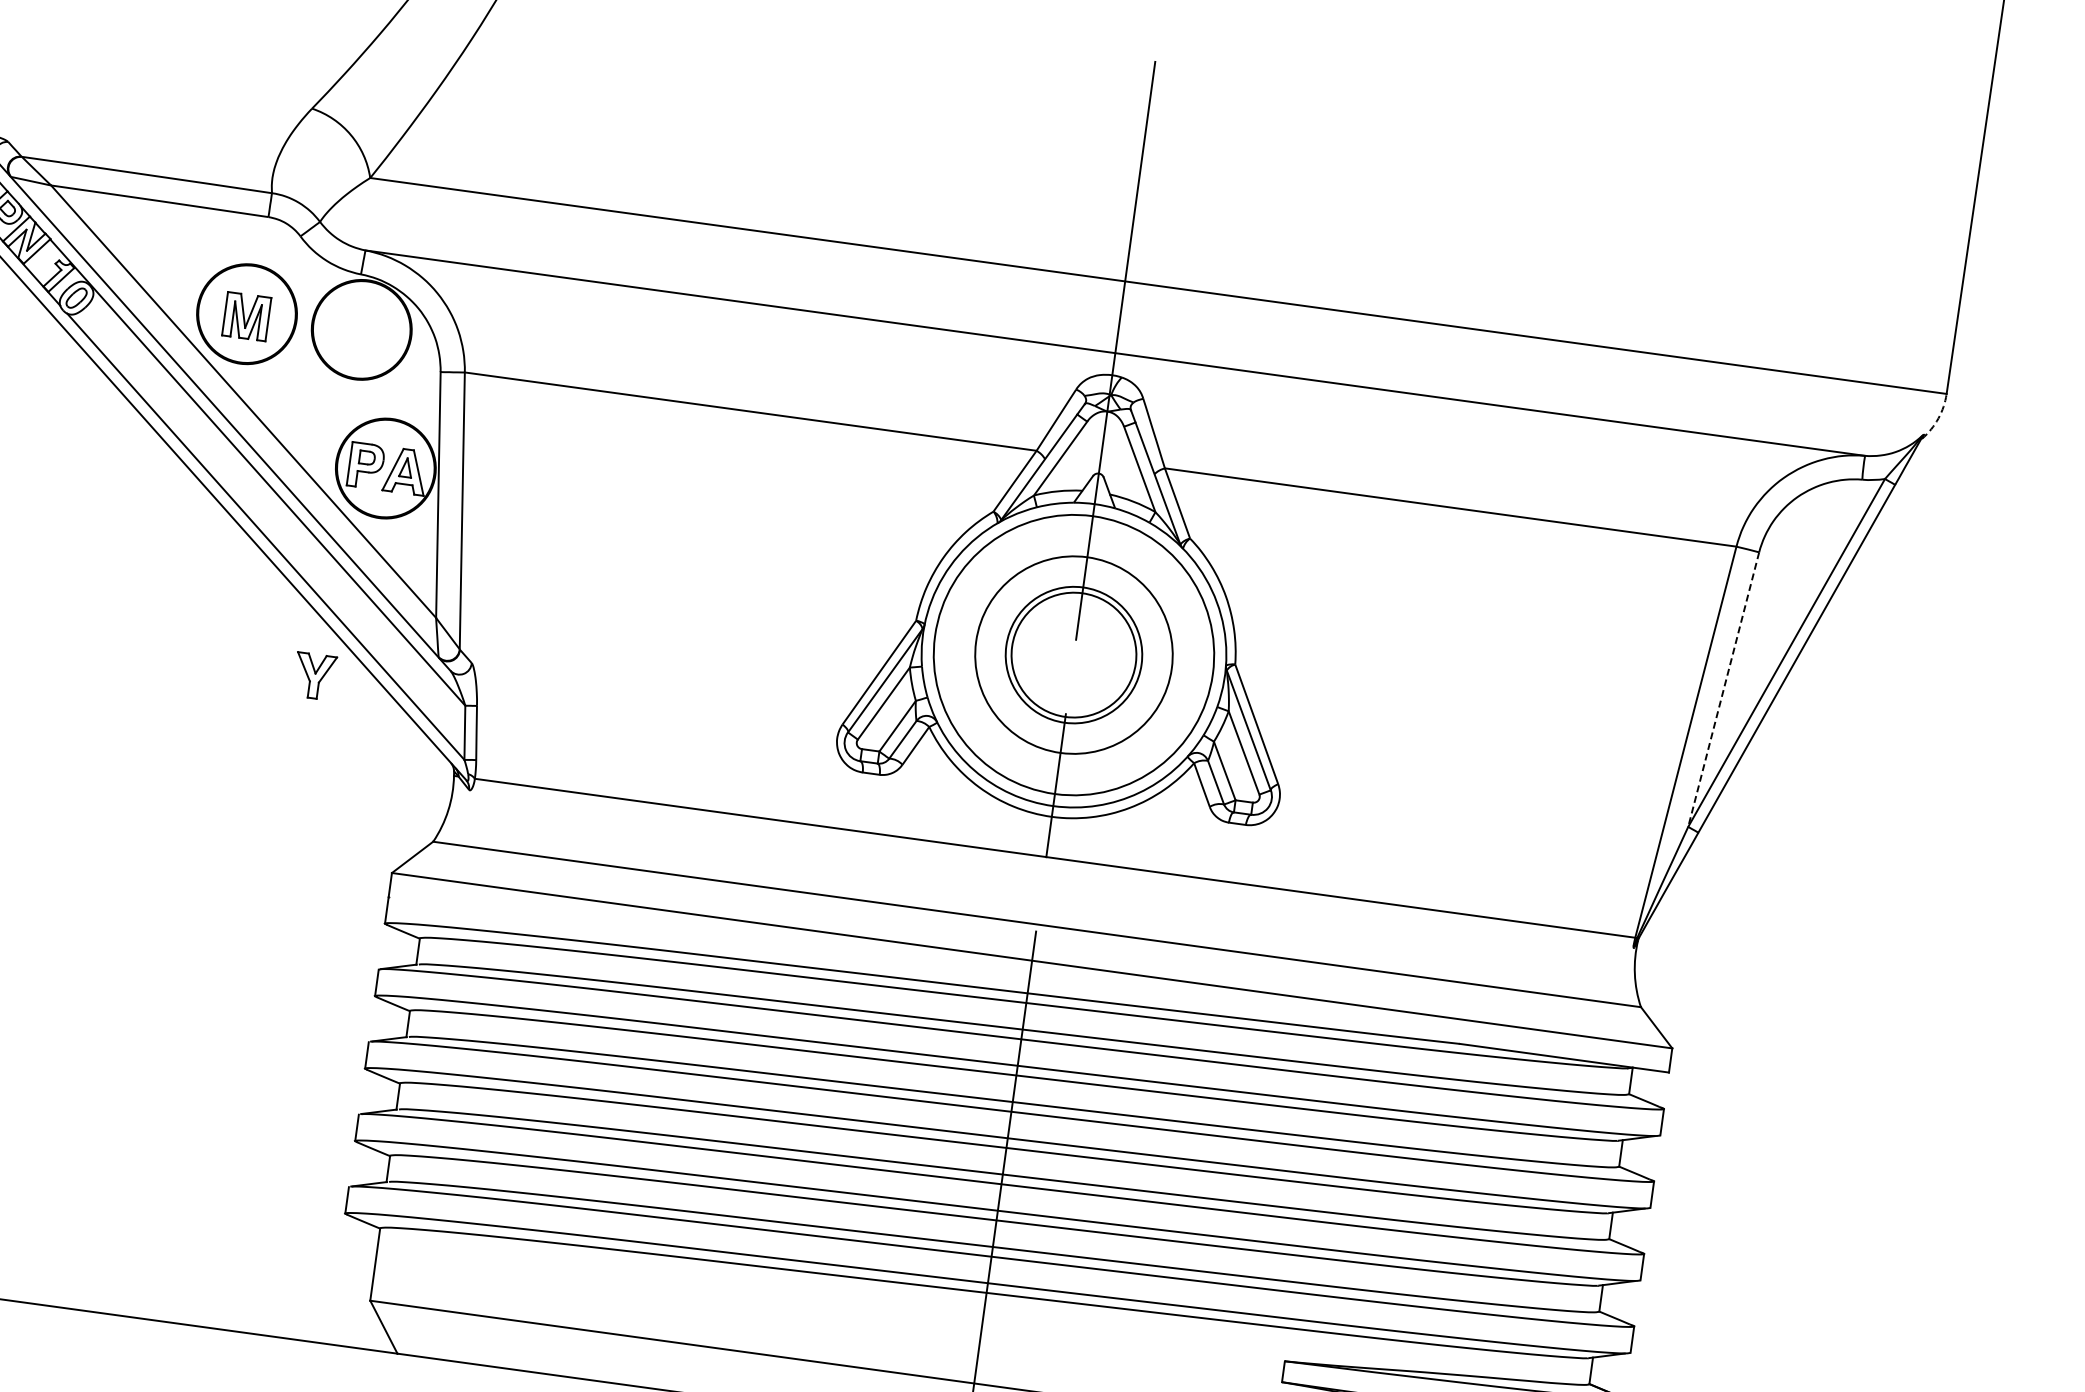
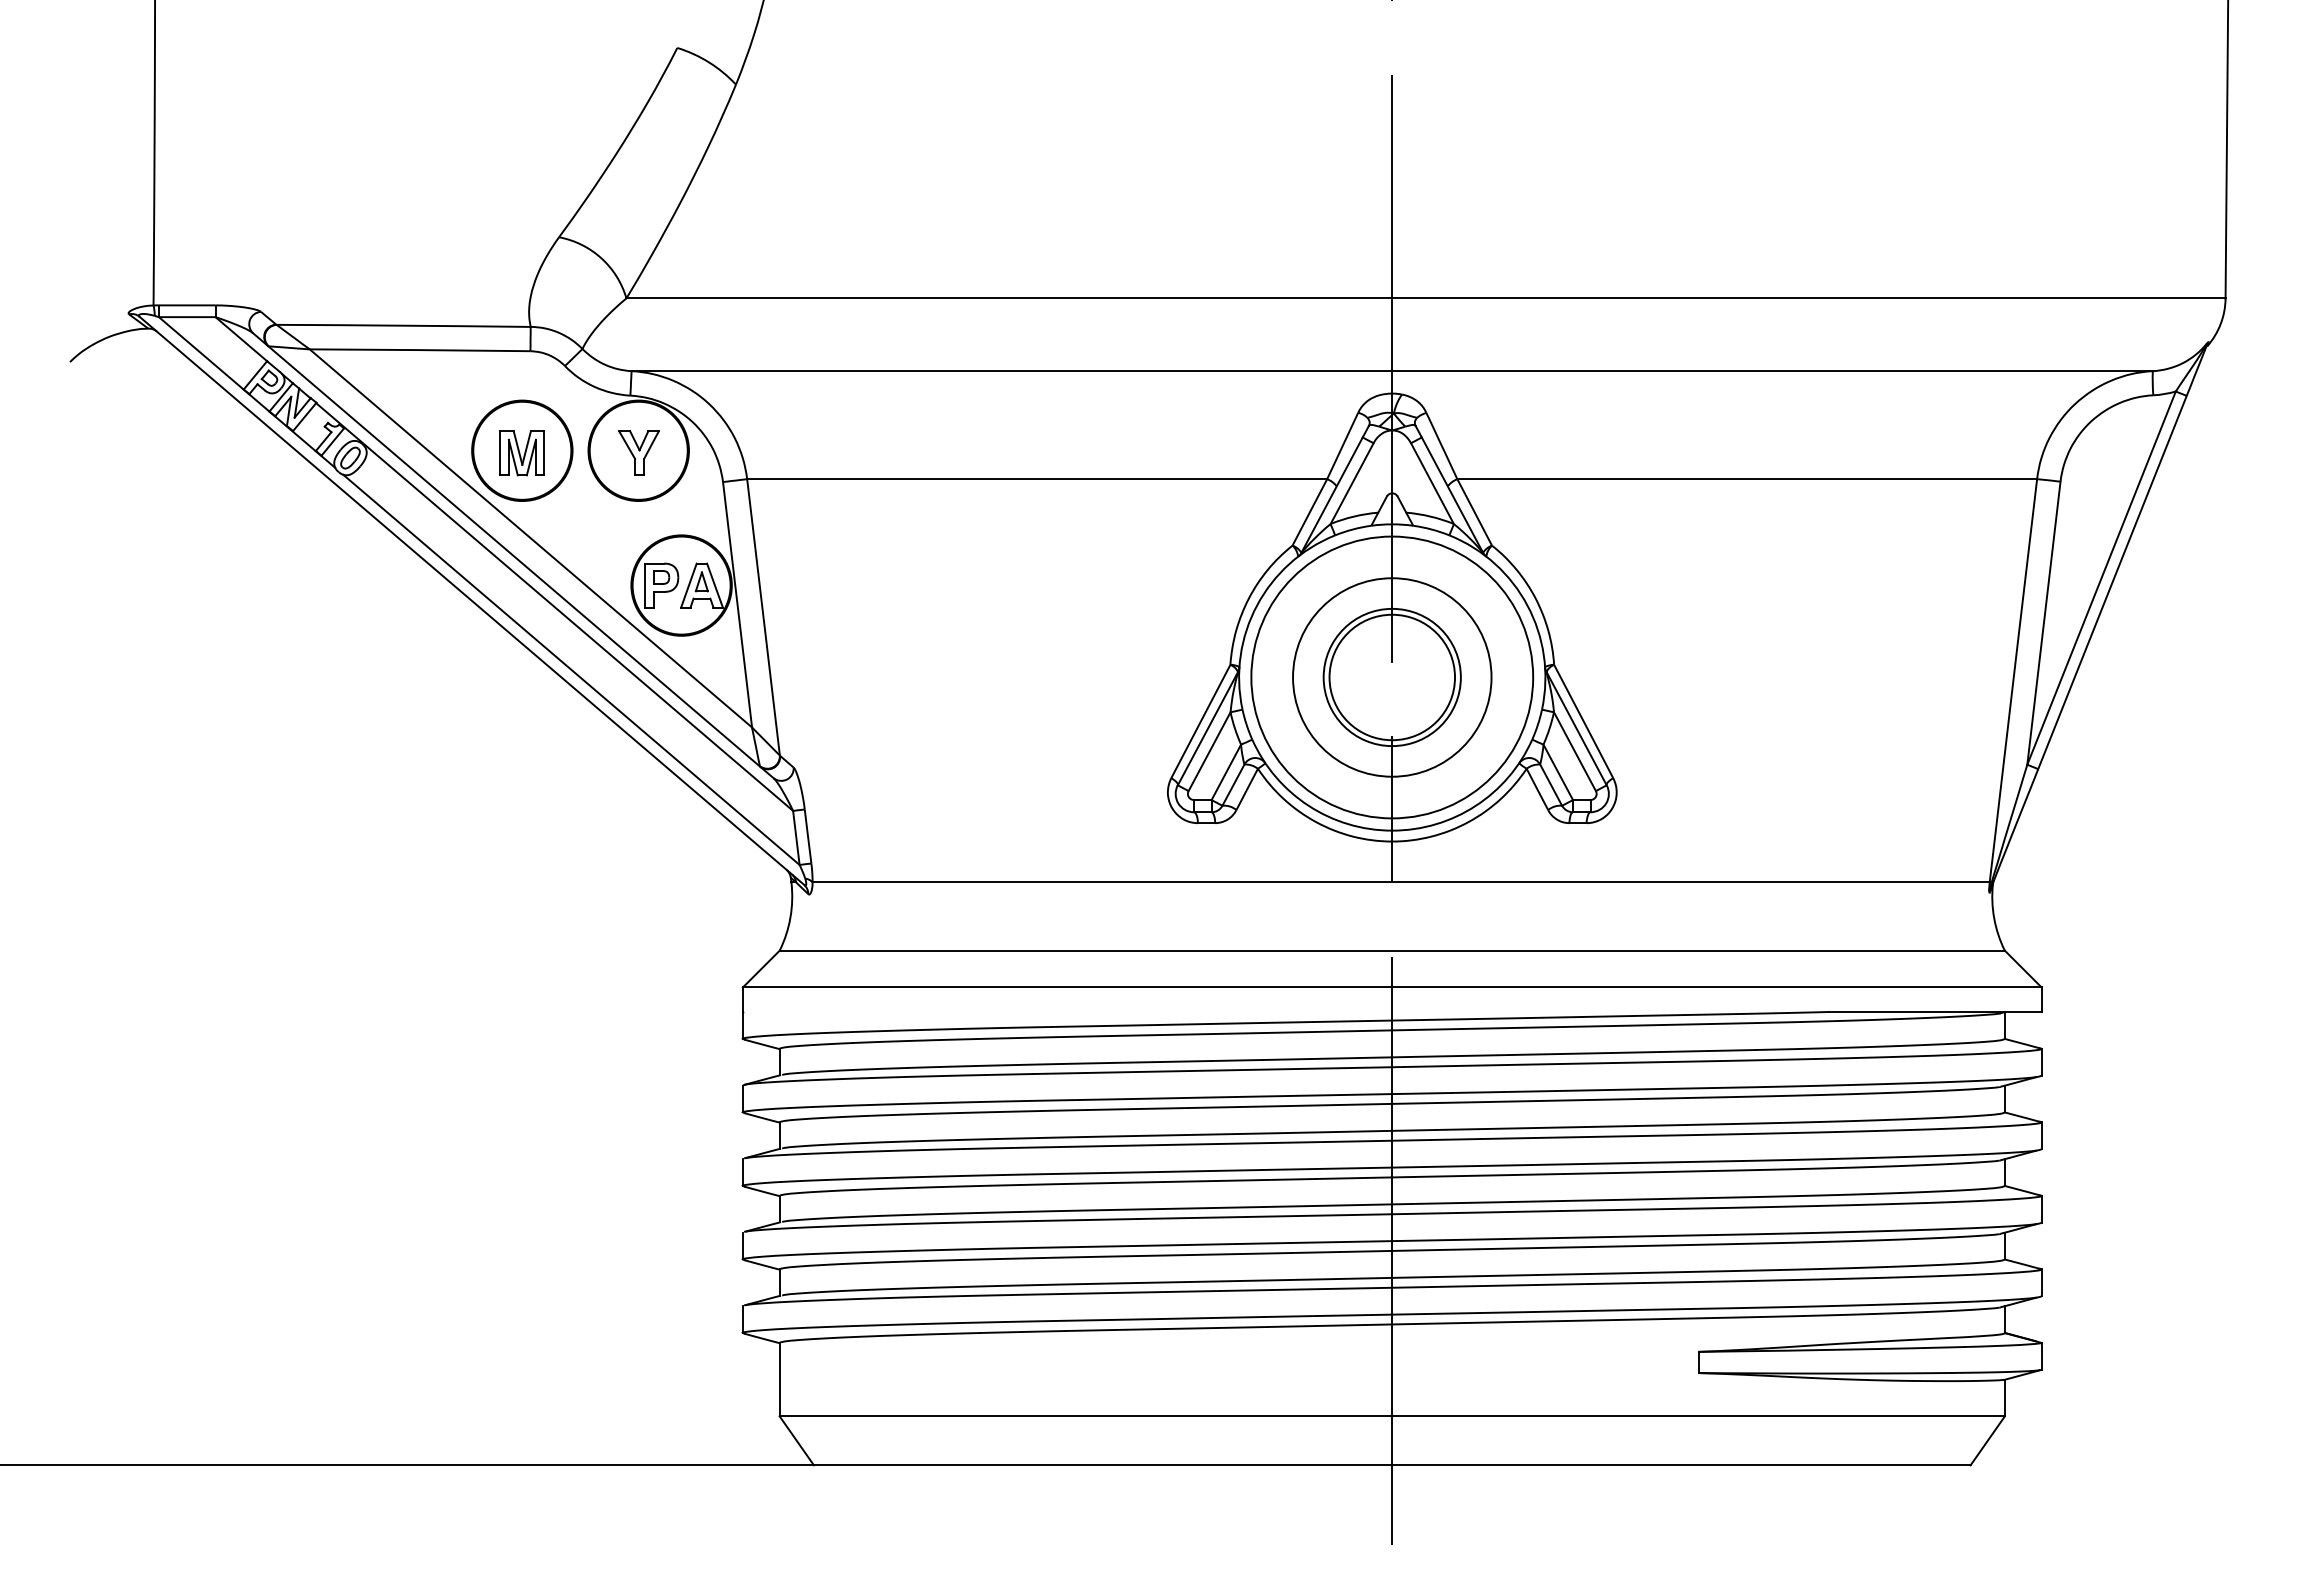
arc: (1938, 418) -> (2220, 324), dashed -> solid
part: (314, 675) -> (638, 452), moved
line: (1723, 689) -> (2043, 623), dashed -> solid

